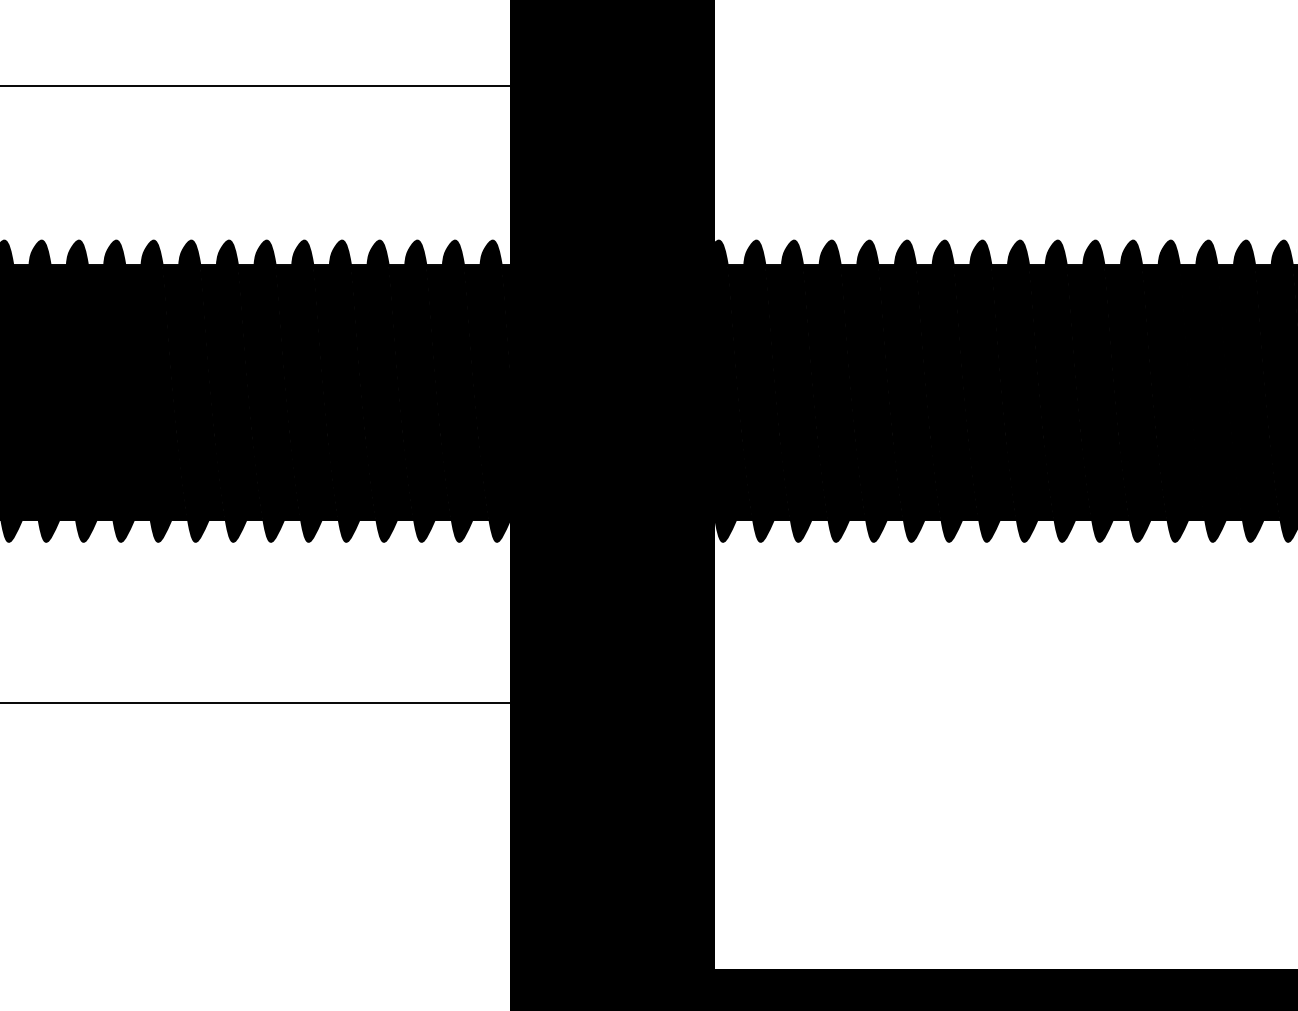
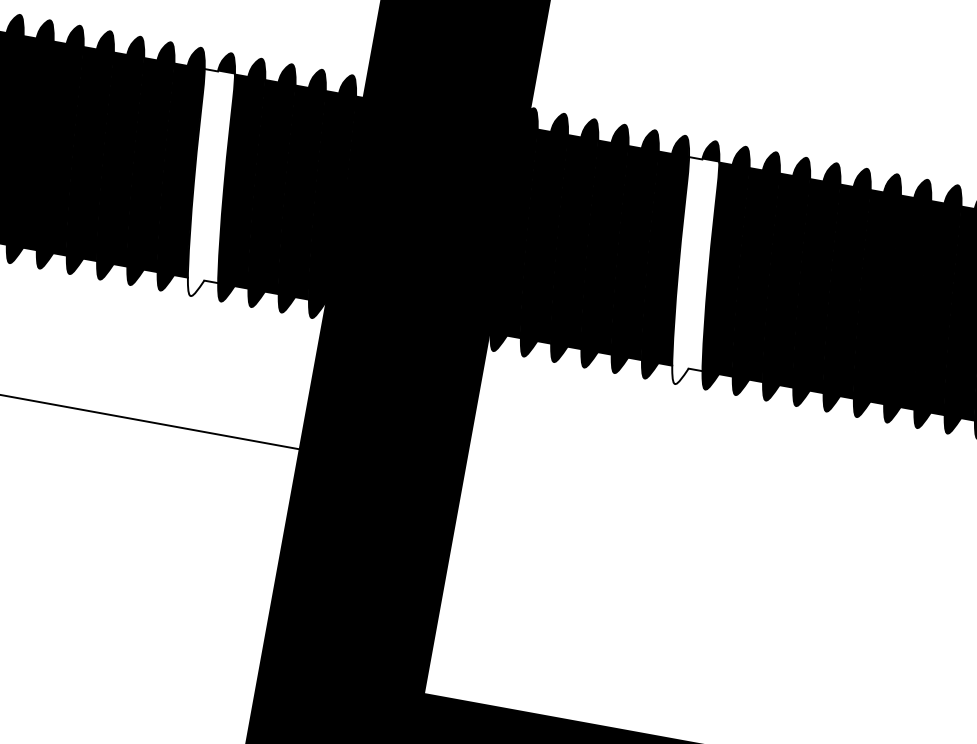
fill: (334, 390) -> (203, 172), removed
fill: (936, 390) -> (687, 260), removed

